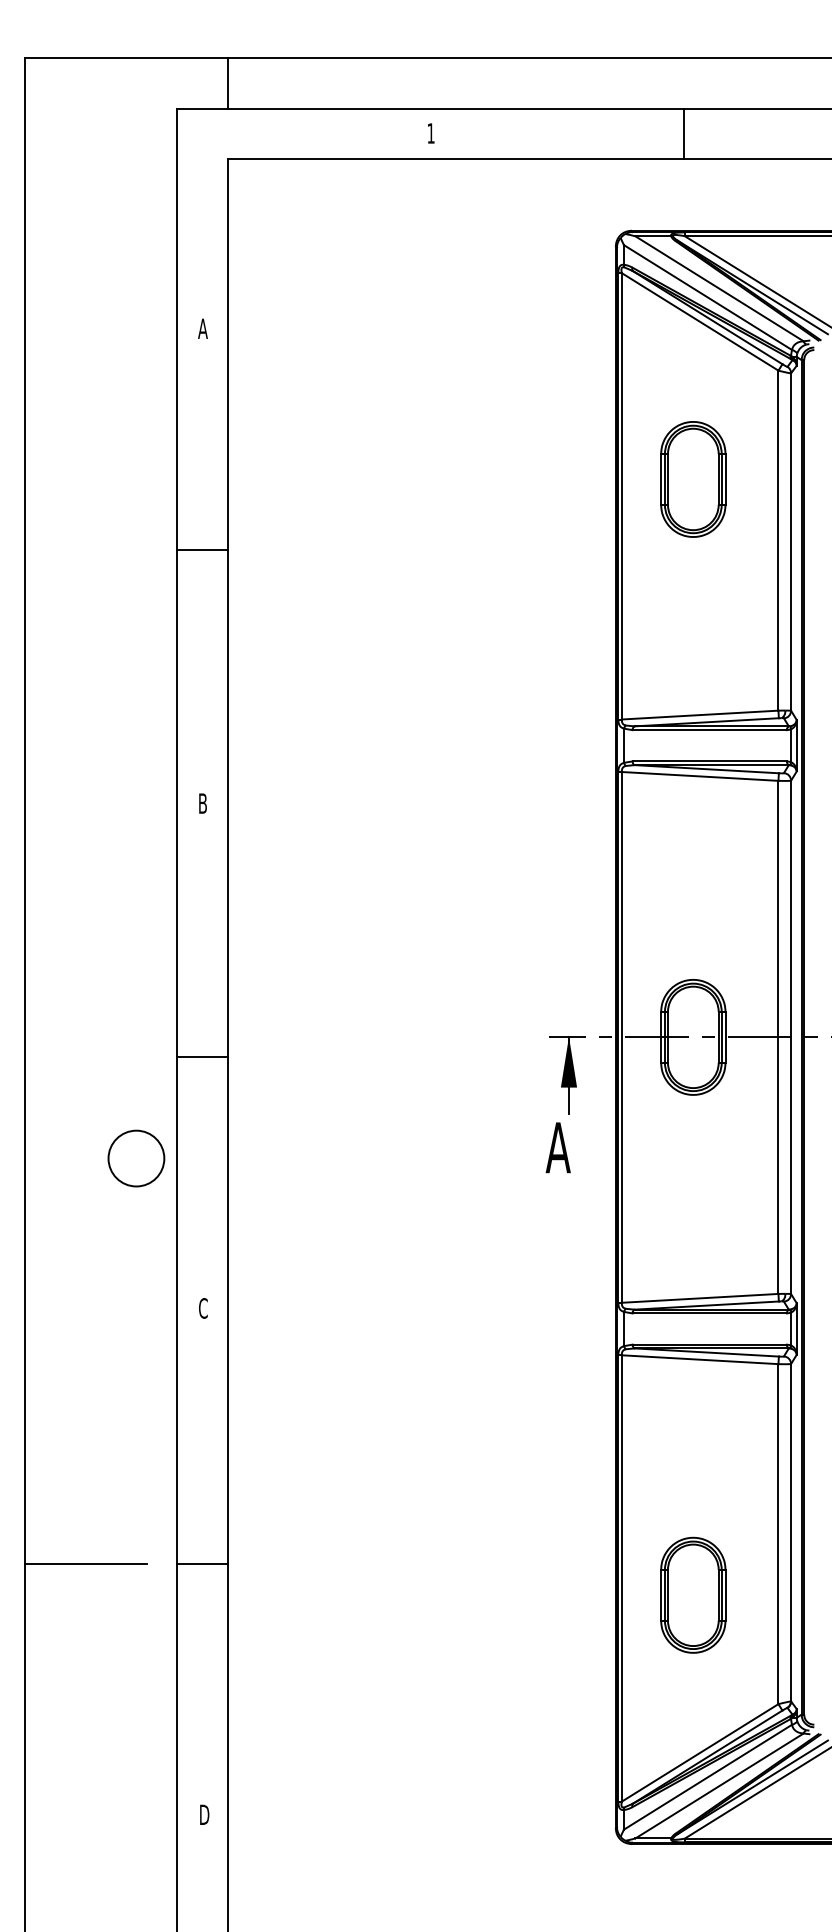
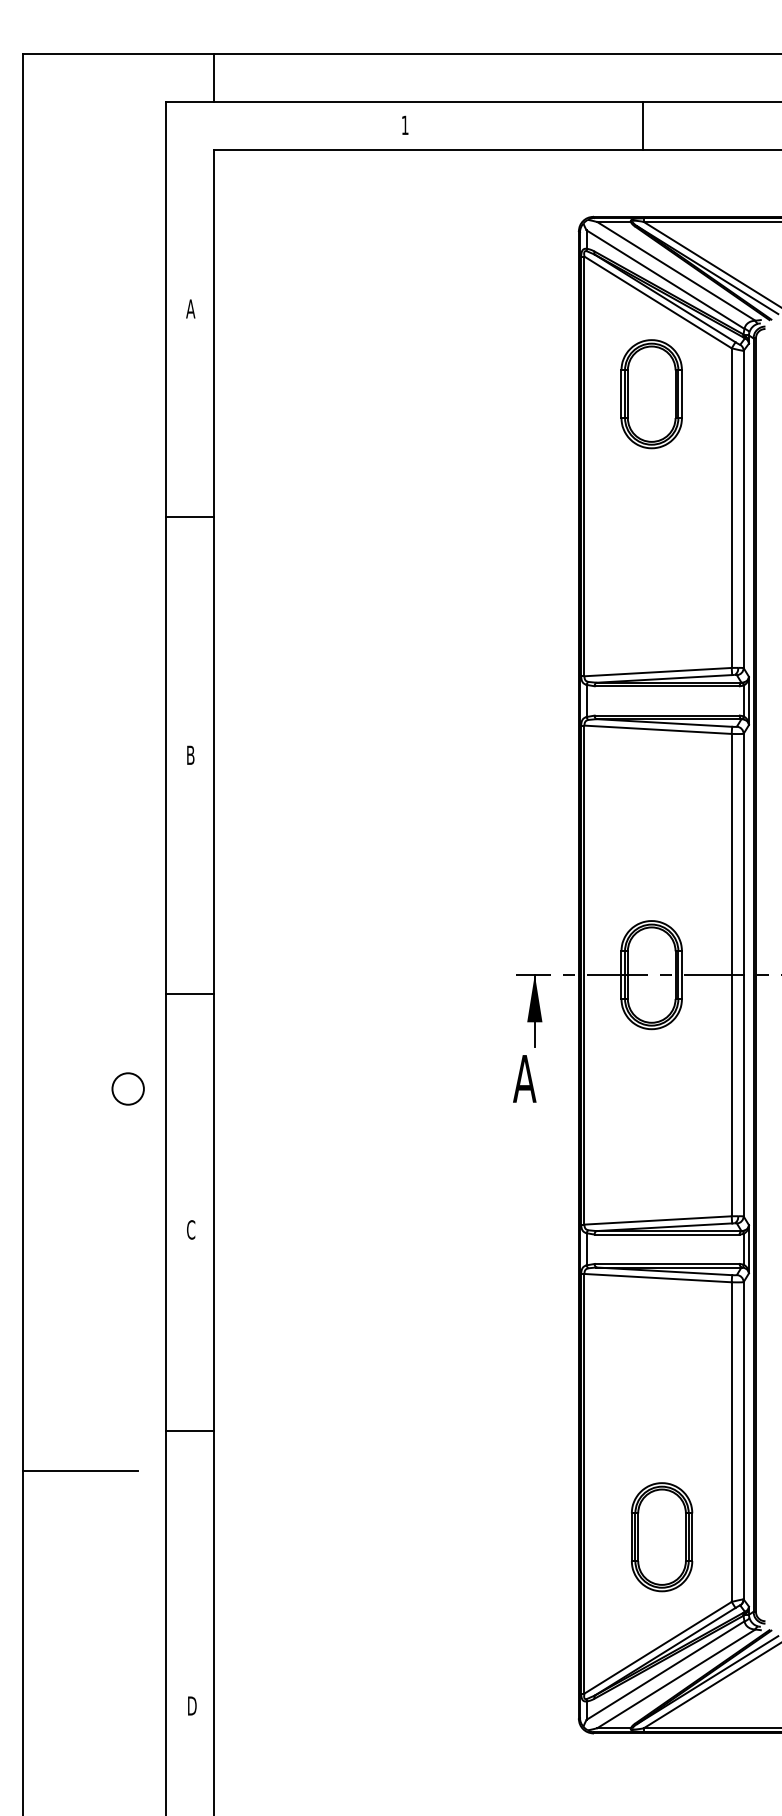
part: (693, 479) -> (651, 394), moved
circle: (136, 1158) -> (128, 1088), size x0.6
line: (202, 1564) -> (190, 1431), moved
part: (693, 1594) -> (662, 1536), moved

